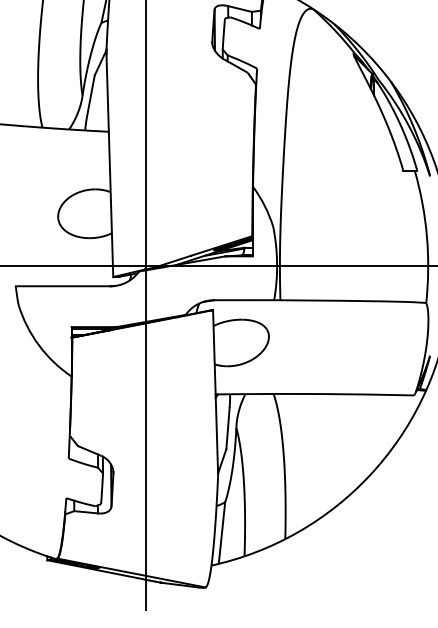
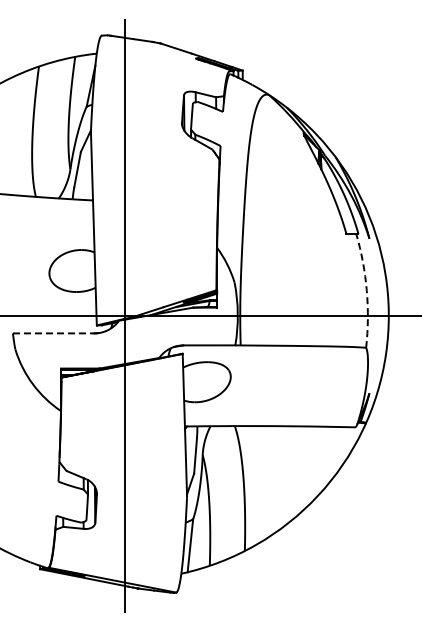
arc: (426, 236) -> (366, 290), solid -> dashed
line: (62, 286) -> (53, 333), solid -> dashed

